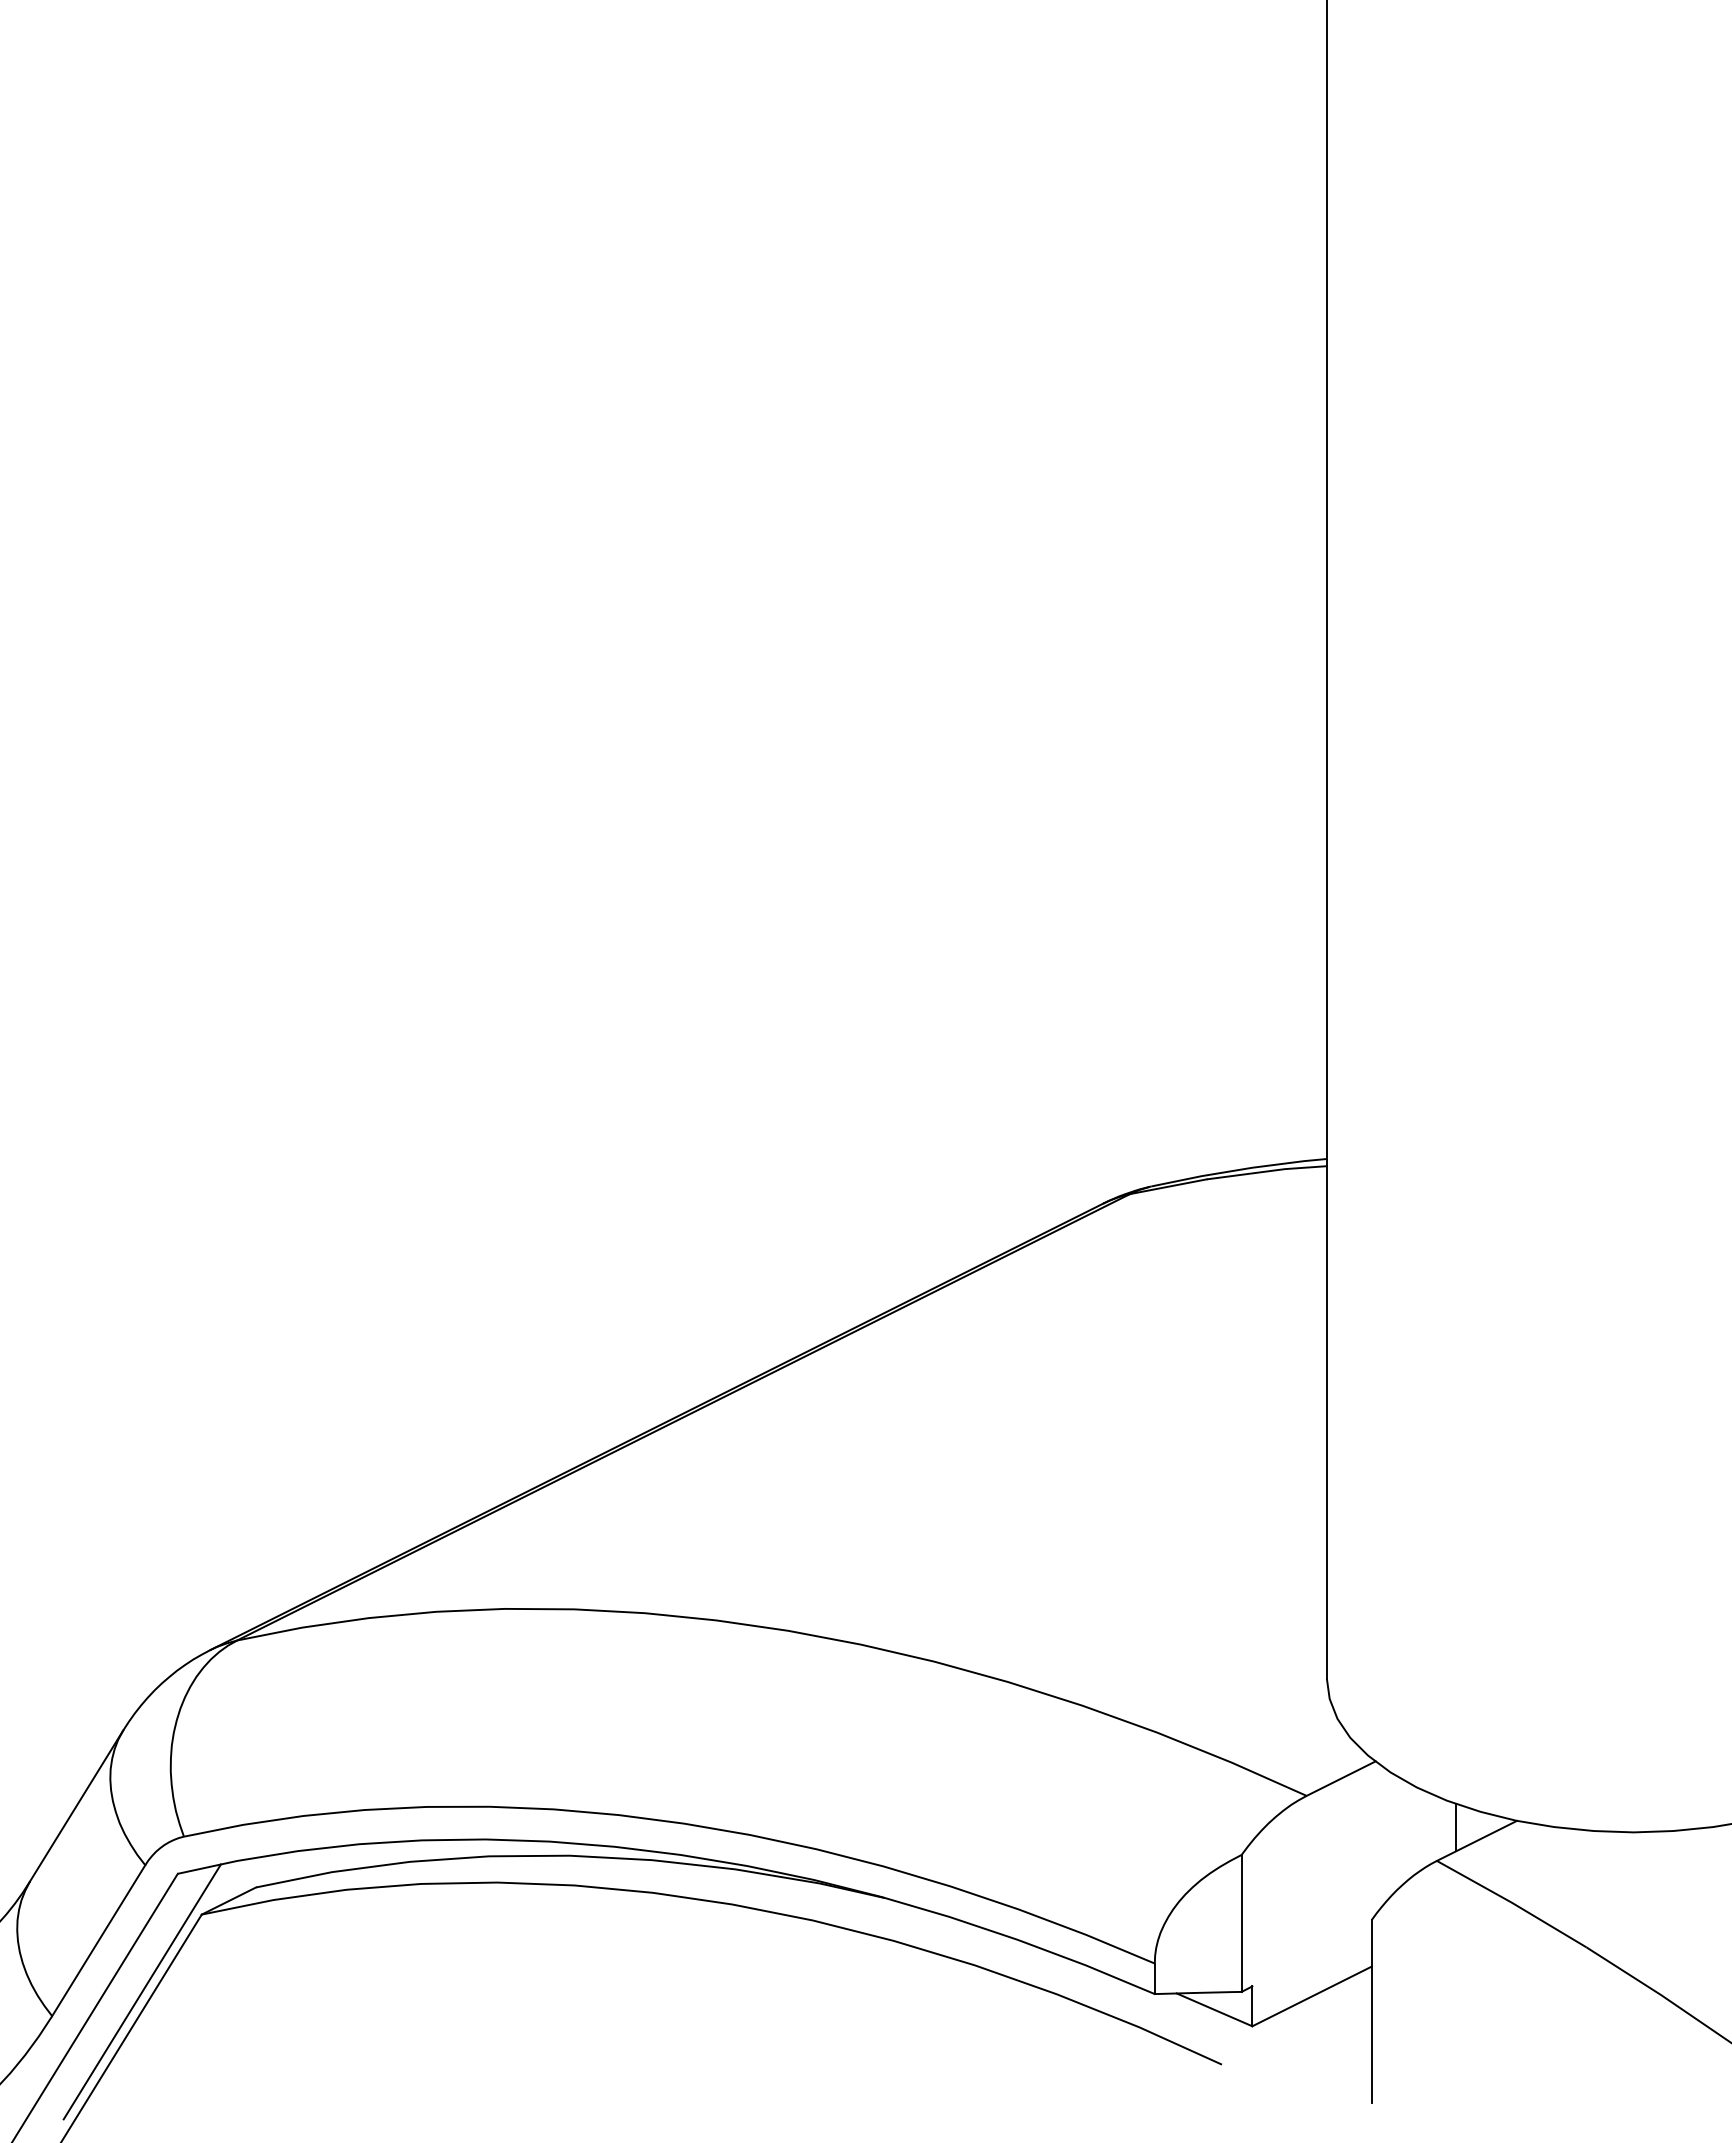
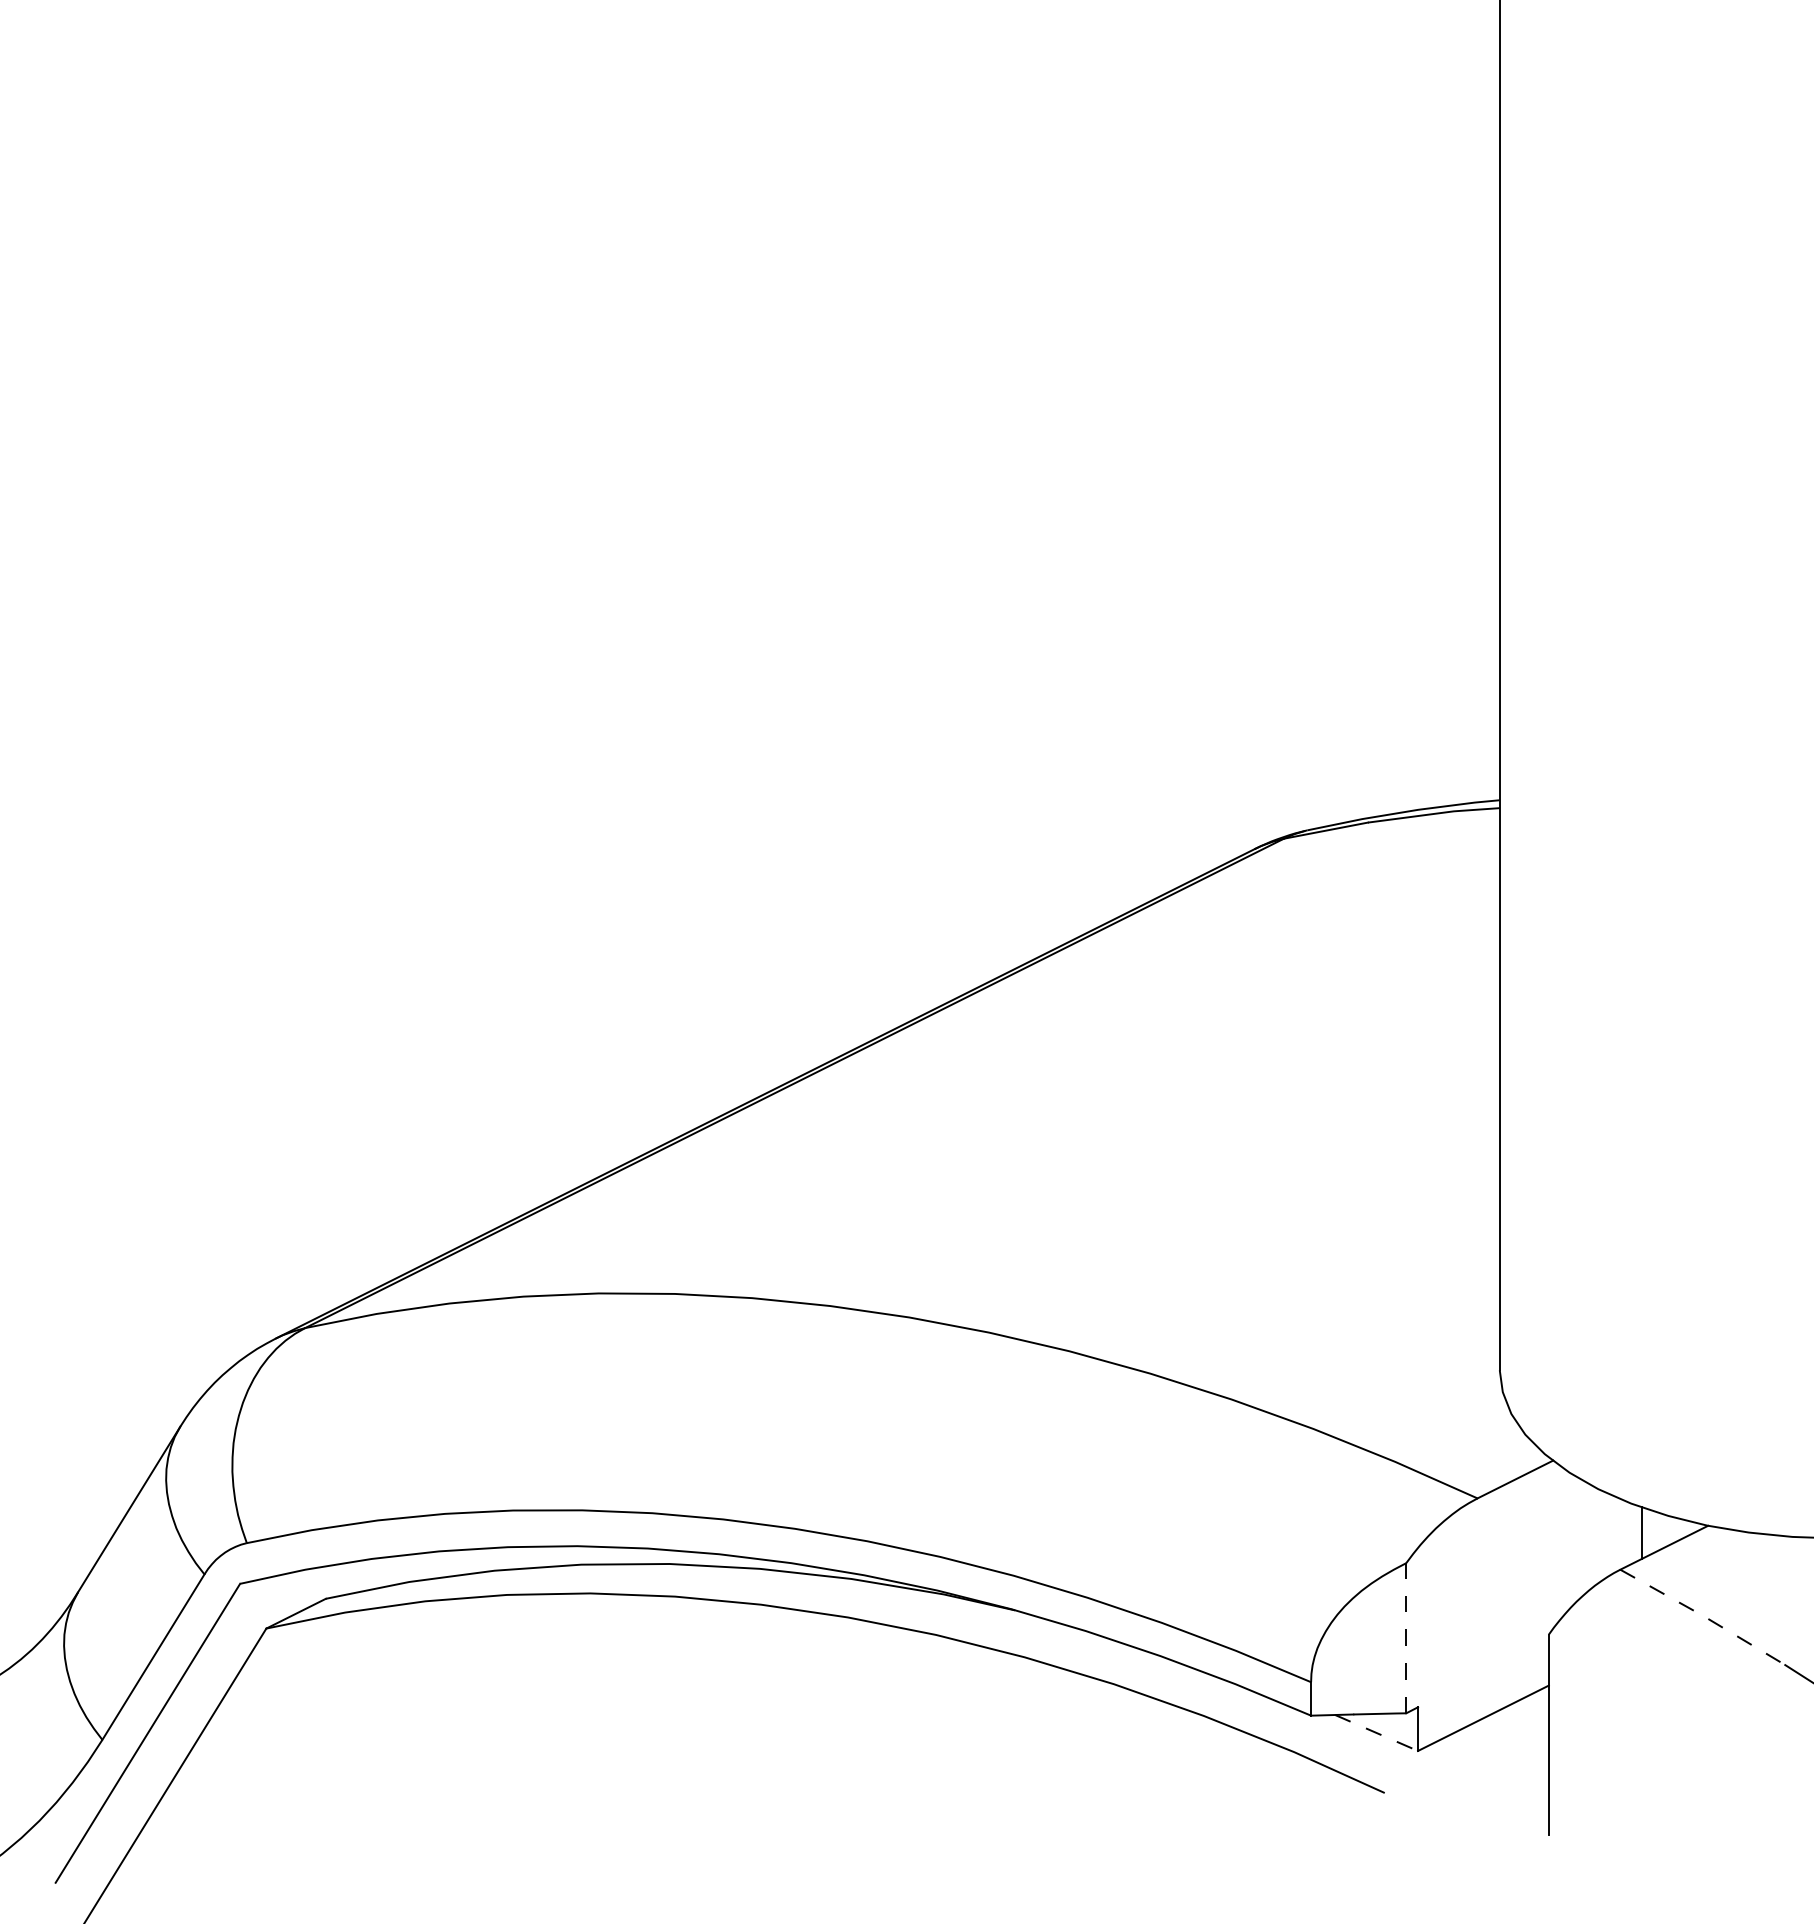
line: (1512, 1903) -> (1703, 1616), solid -> dashed
line: (1241, 1922) -> (1406, 1637), solid -> dashed
line: (141, 1991) -> (200, 1712), removed
line: (1215, 2010) -> (1377, 1733), solid -> dashed

